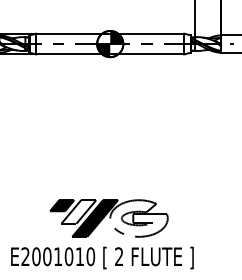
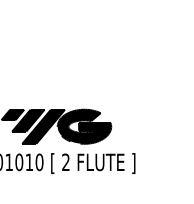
fill: (78, 211) -> (28, 120), added
fill: (138, 218) -> (83, 126), added

